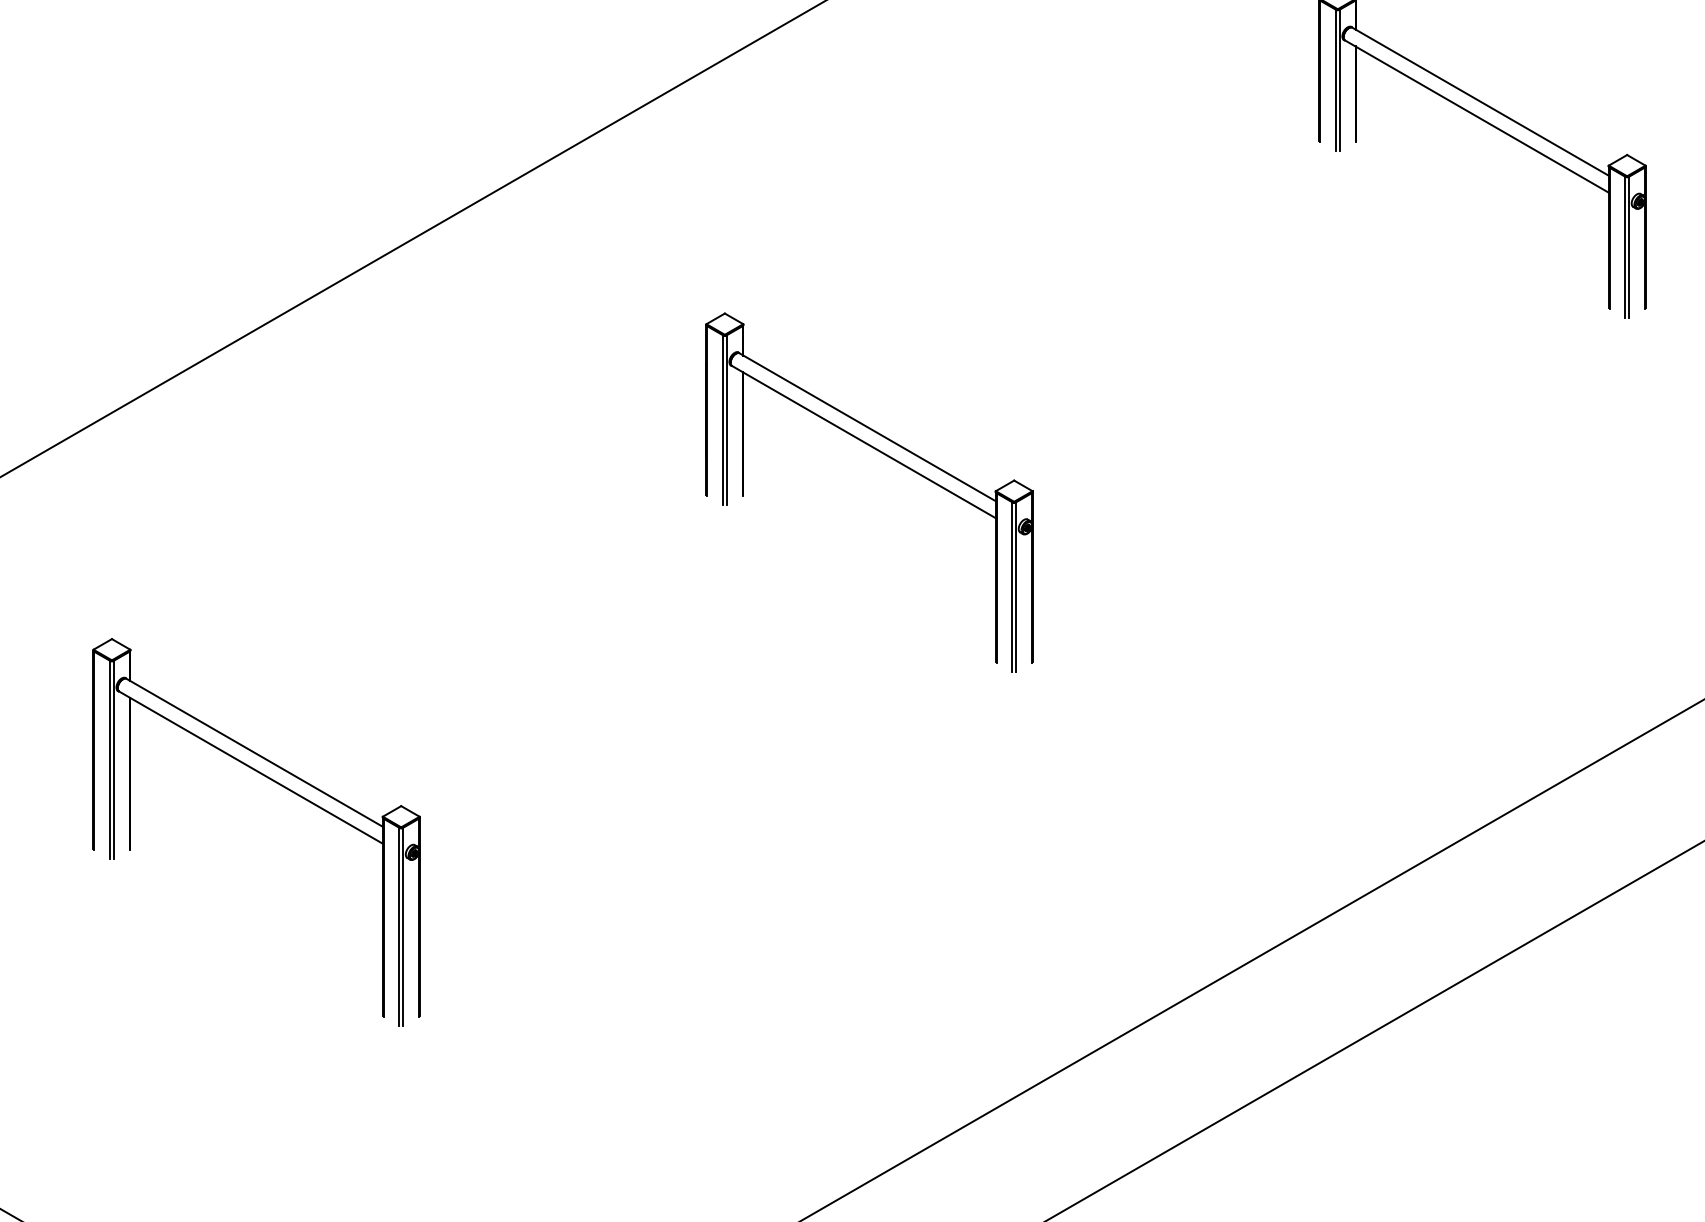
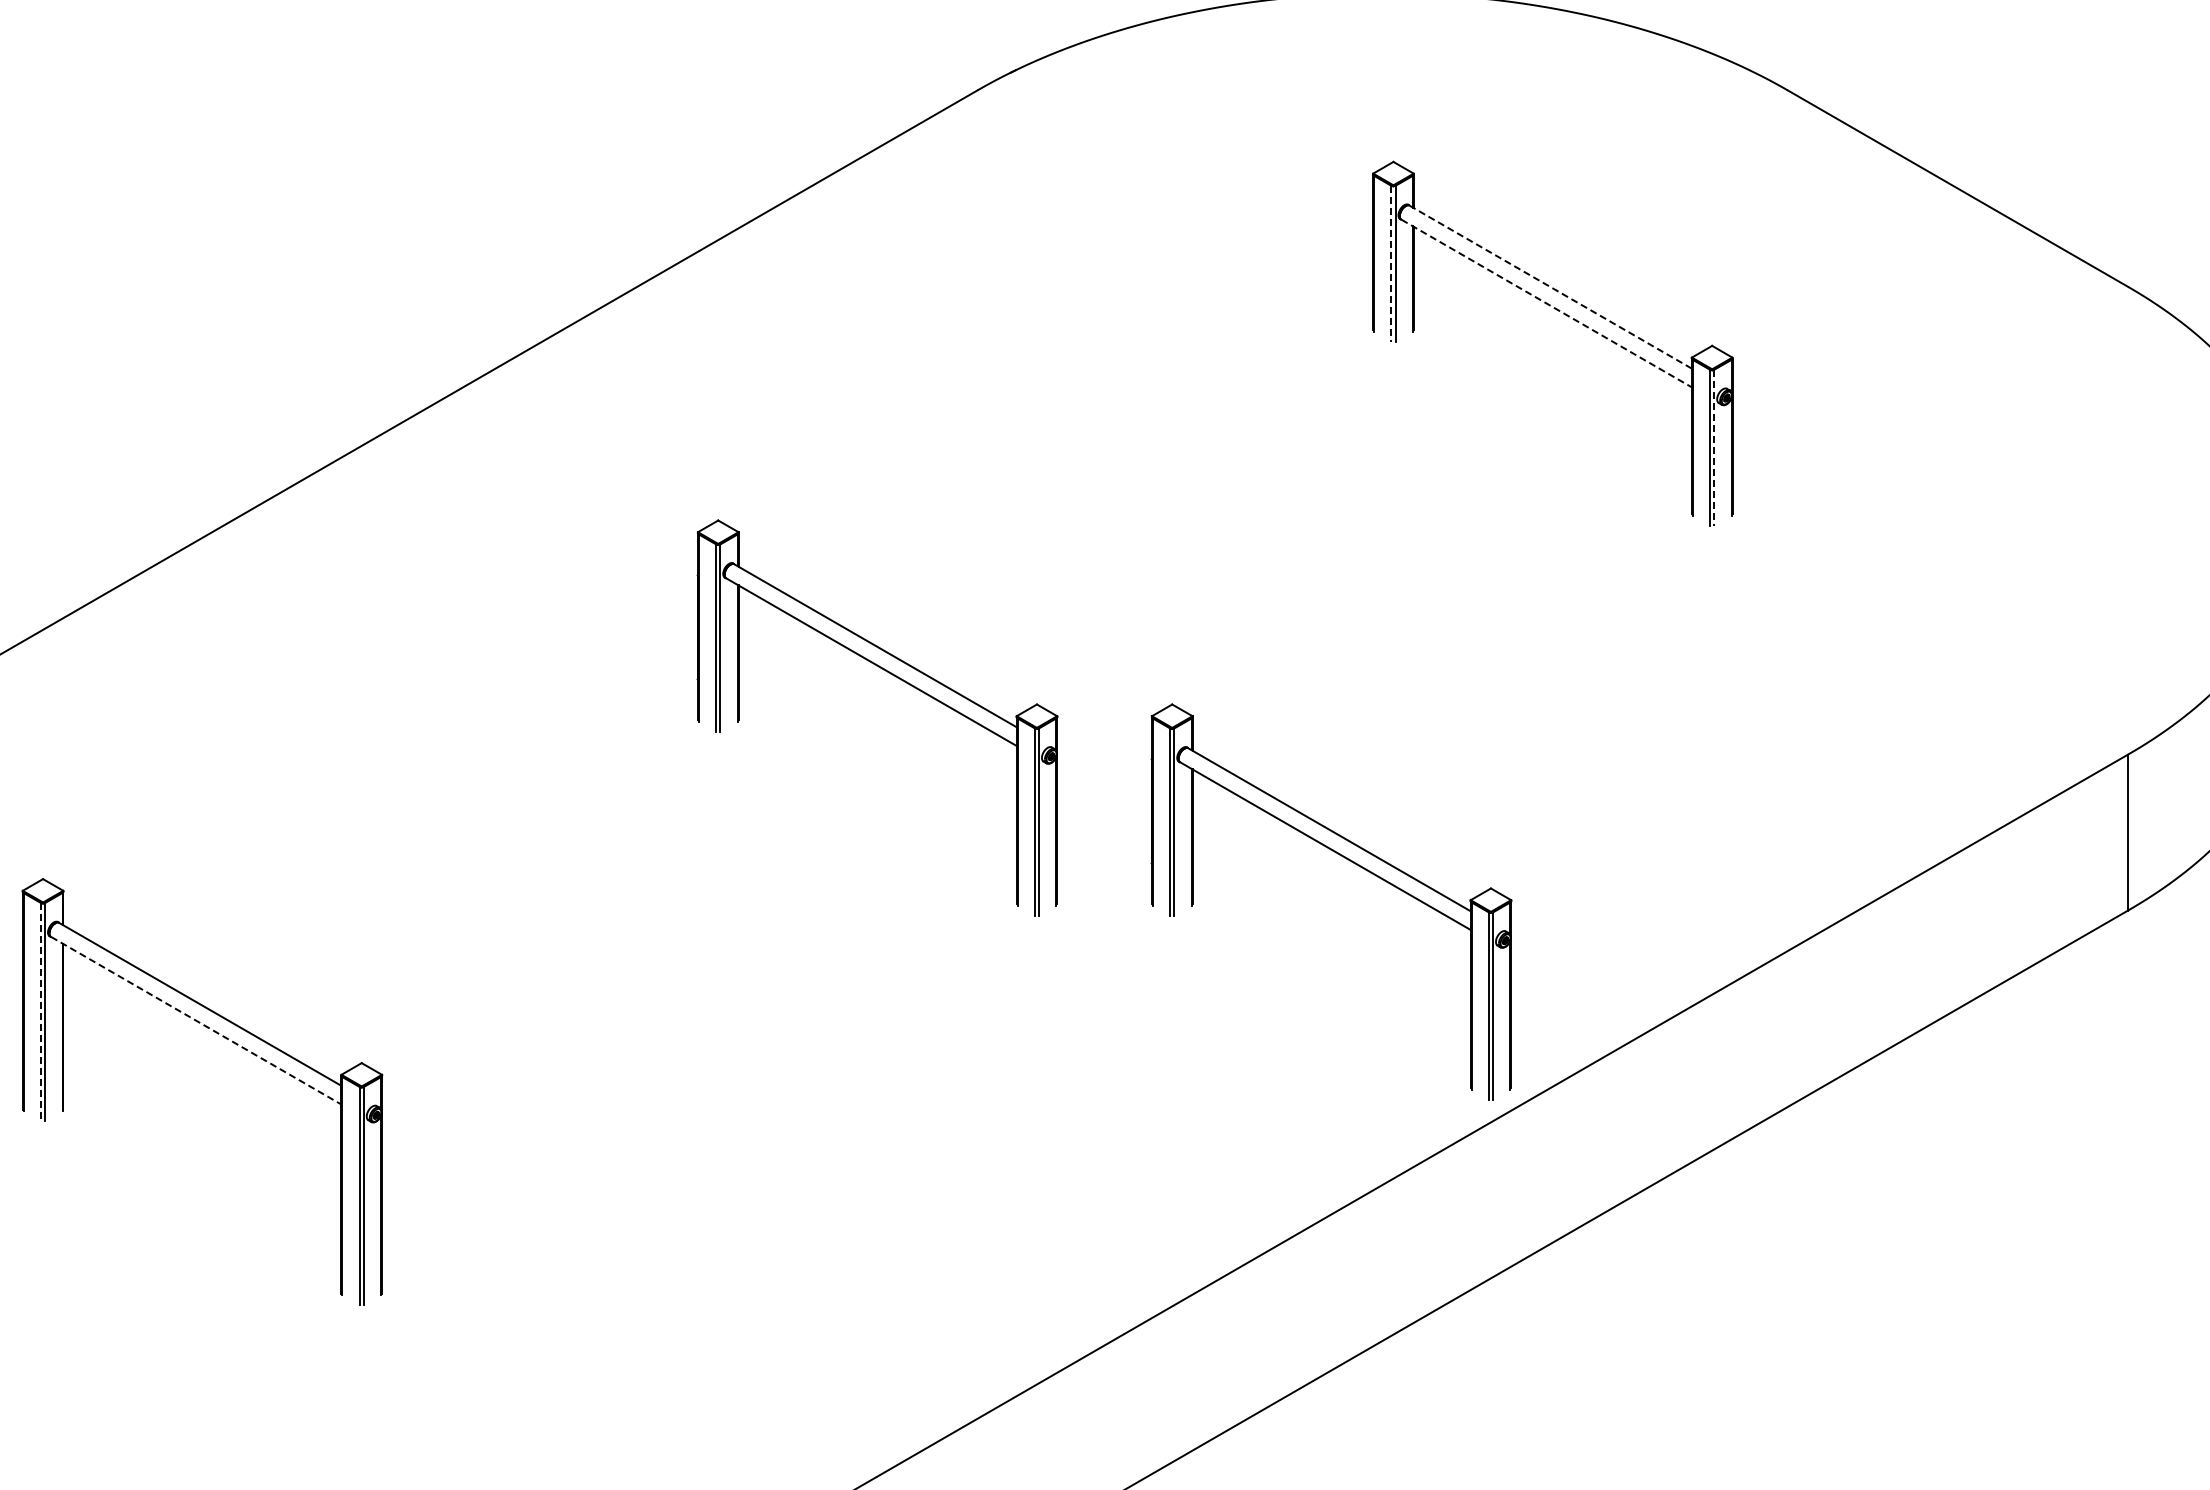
line: (1336, 80) -> (1391, 263), solid -> dashed
line: (1480, 102) -> (1550, 287), solid -> dashed
line: (1476, 116) -> (1546, 303), solid -> dashed
line: (1629, 247) -> (1714, 447), solid -> dashed
part: (1299, 624) -> (1351, 862), added
line: (109, 760) -> (40, 1012), solid -> dashed
line: (251, 767) -> (196, 1020), solid -> dashed

